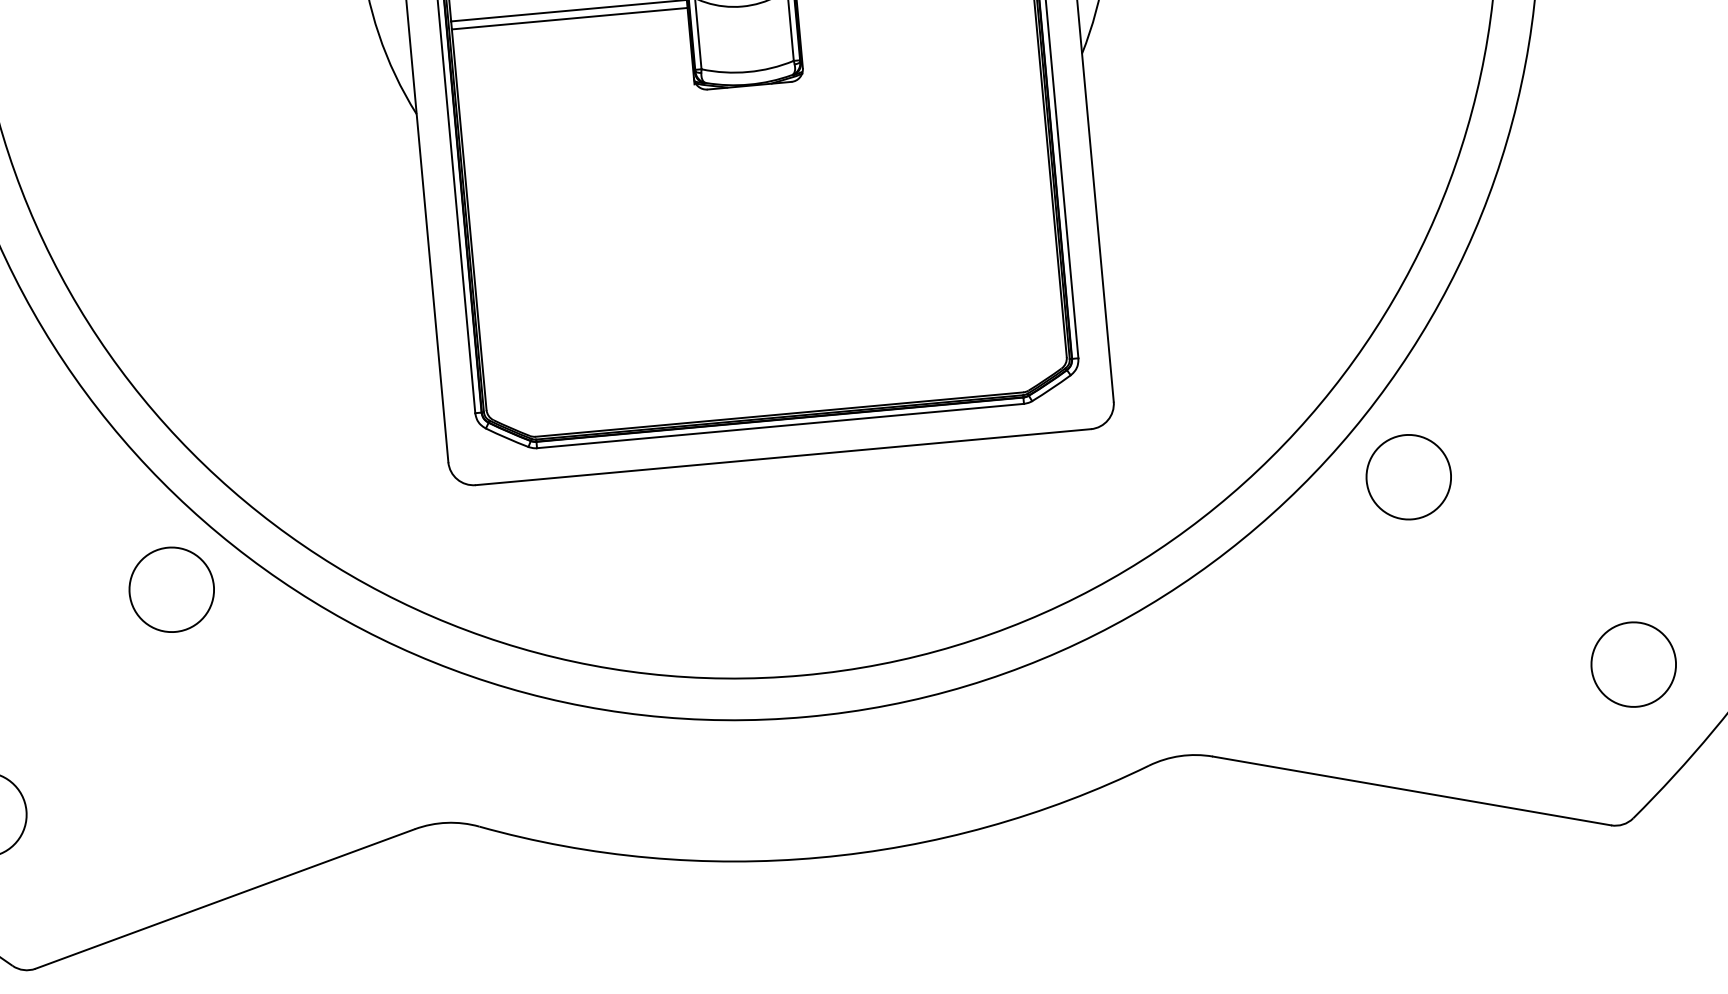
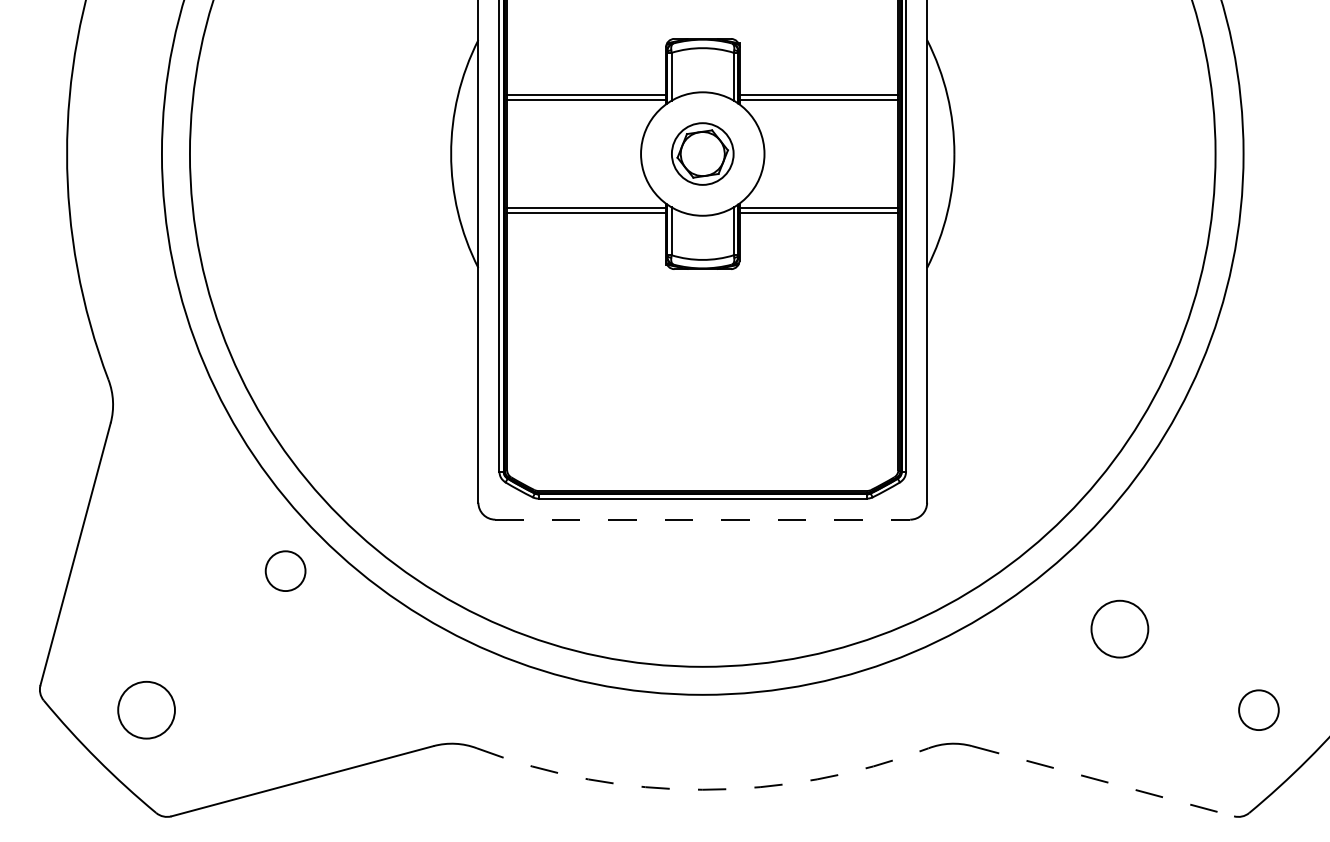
line: (784, 456) -> (703, 519), solid -> dashed
circle: (1408, 476) -> (1119, 628), moved
circle: (171, 588) -> (285, 570), size x0.7
circle: (1632, 663) -> (1258, 709), size x0.7
line: (1411, 791) -> (1102, 781), solid -> dashed
arc: (819, 857) -> (702, 789), solid -> dashed

